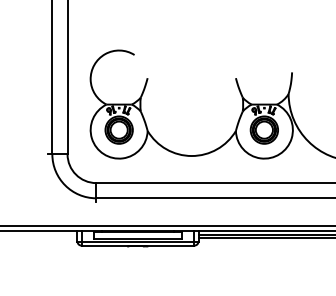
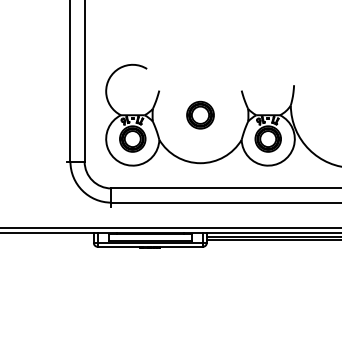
part: (191, 103) -> (200, 114), added

